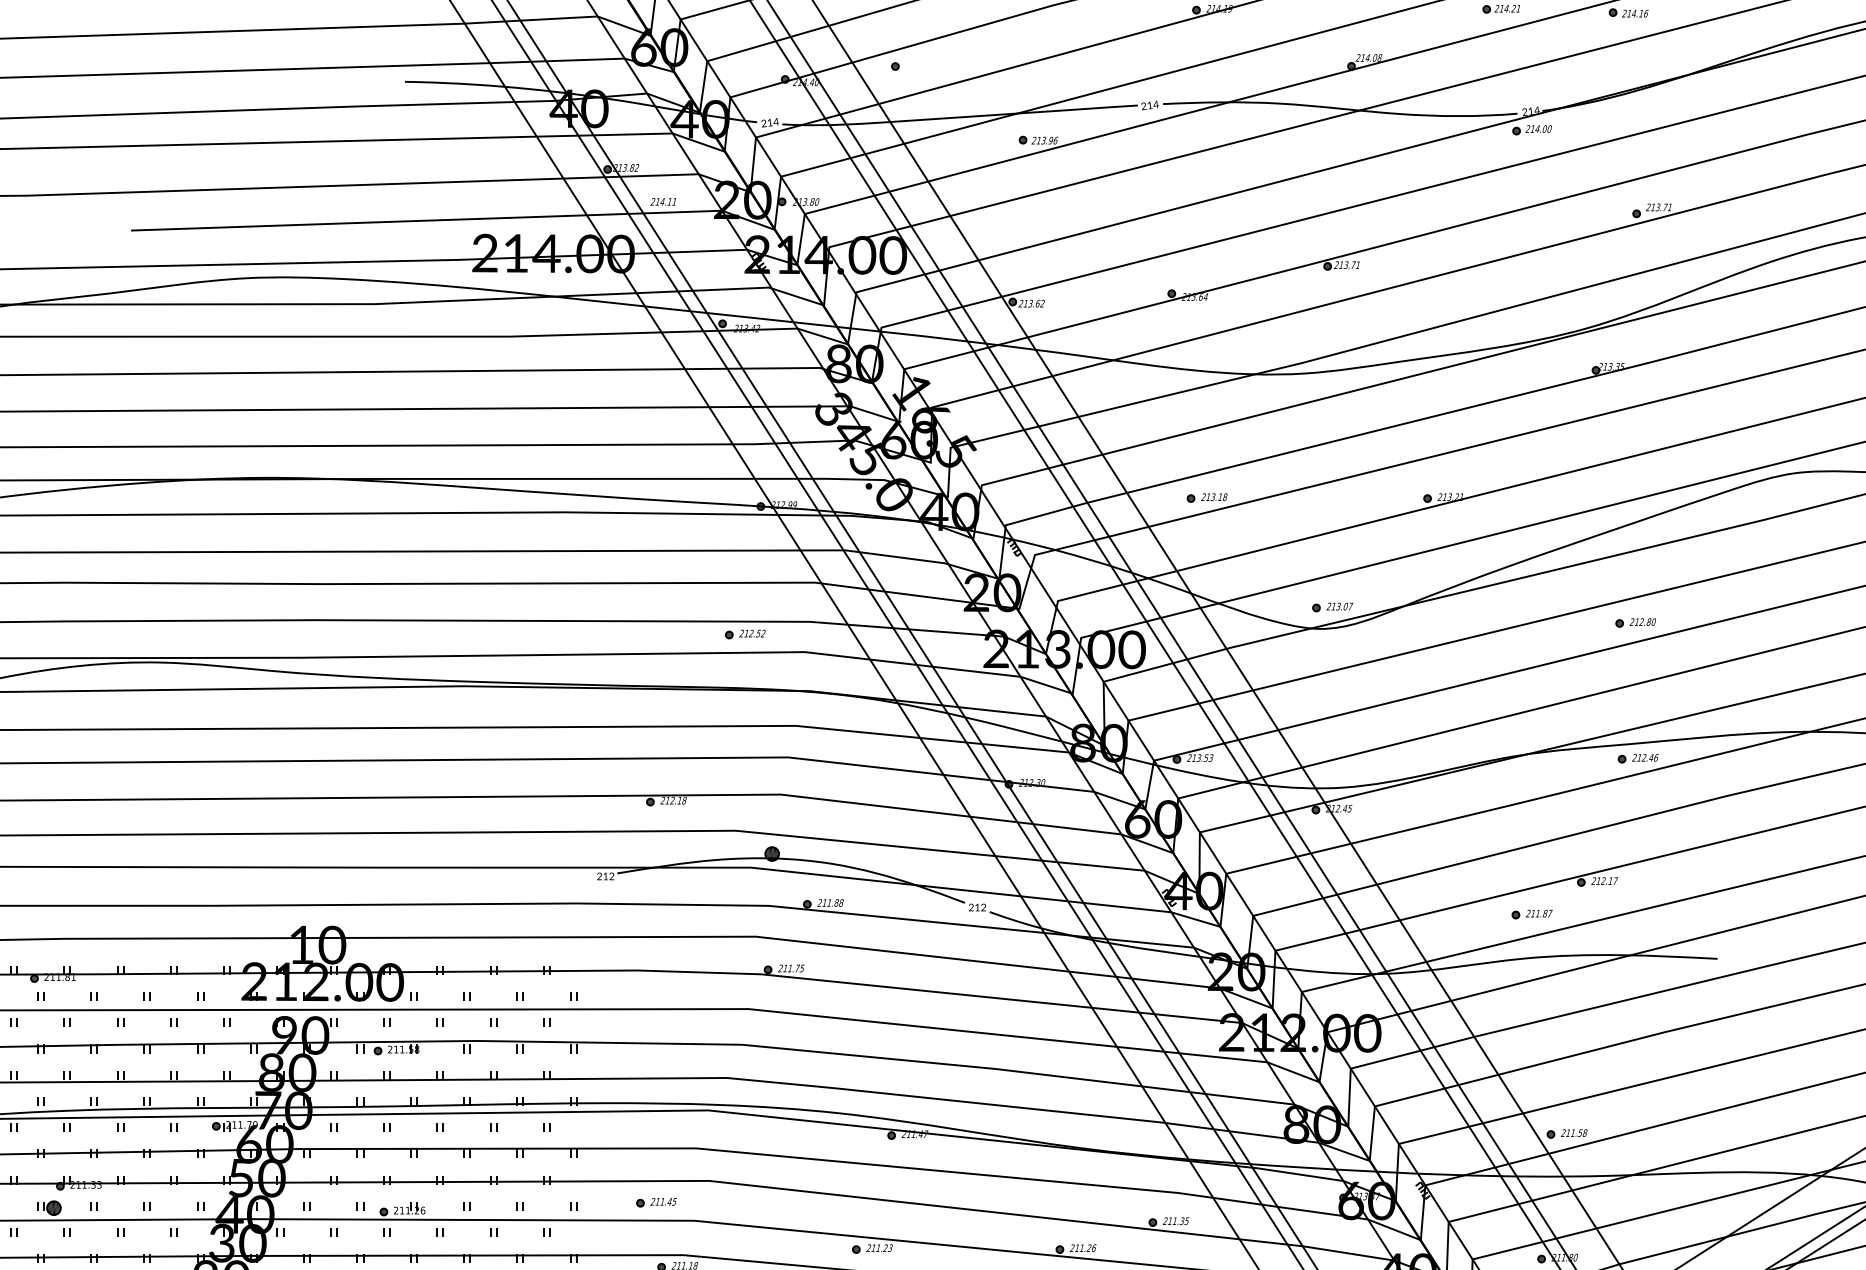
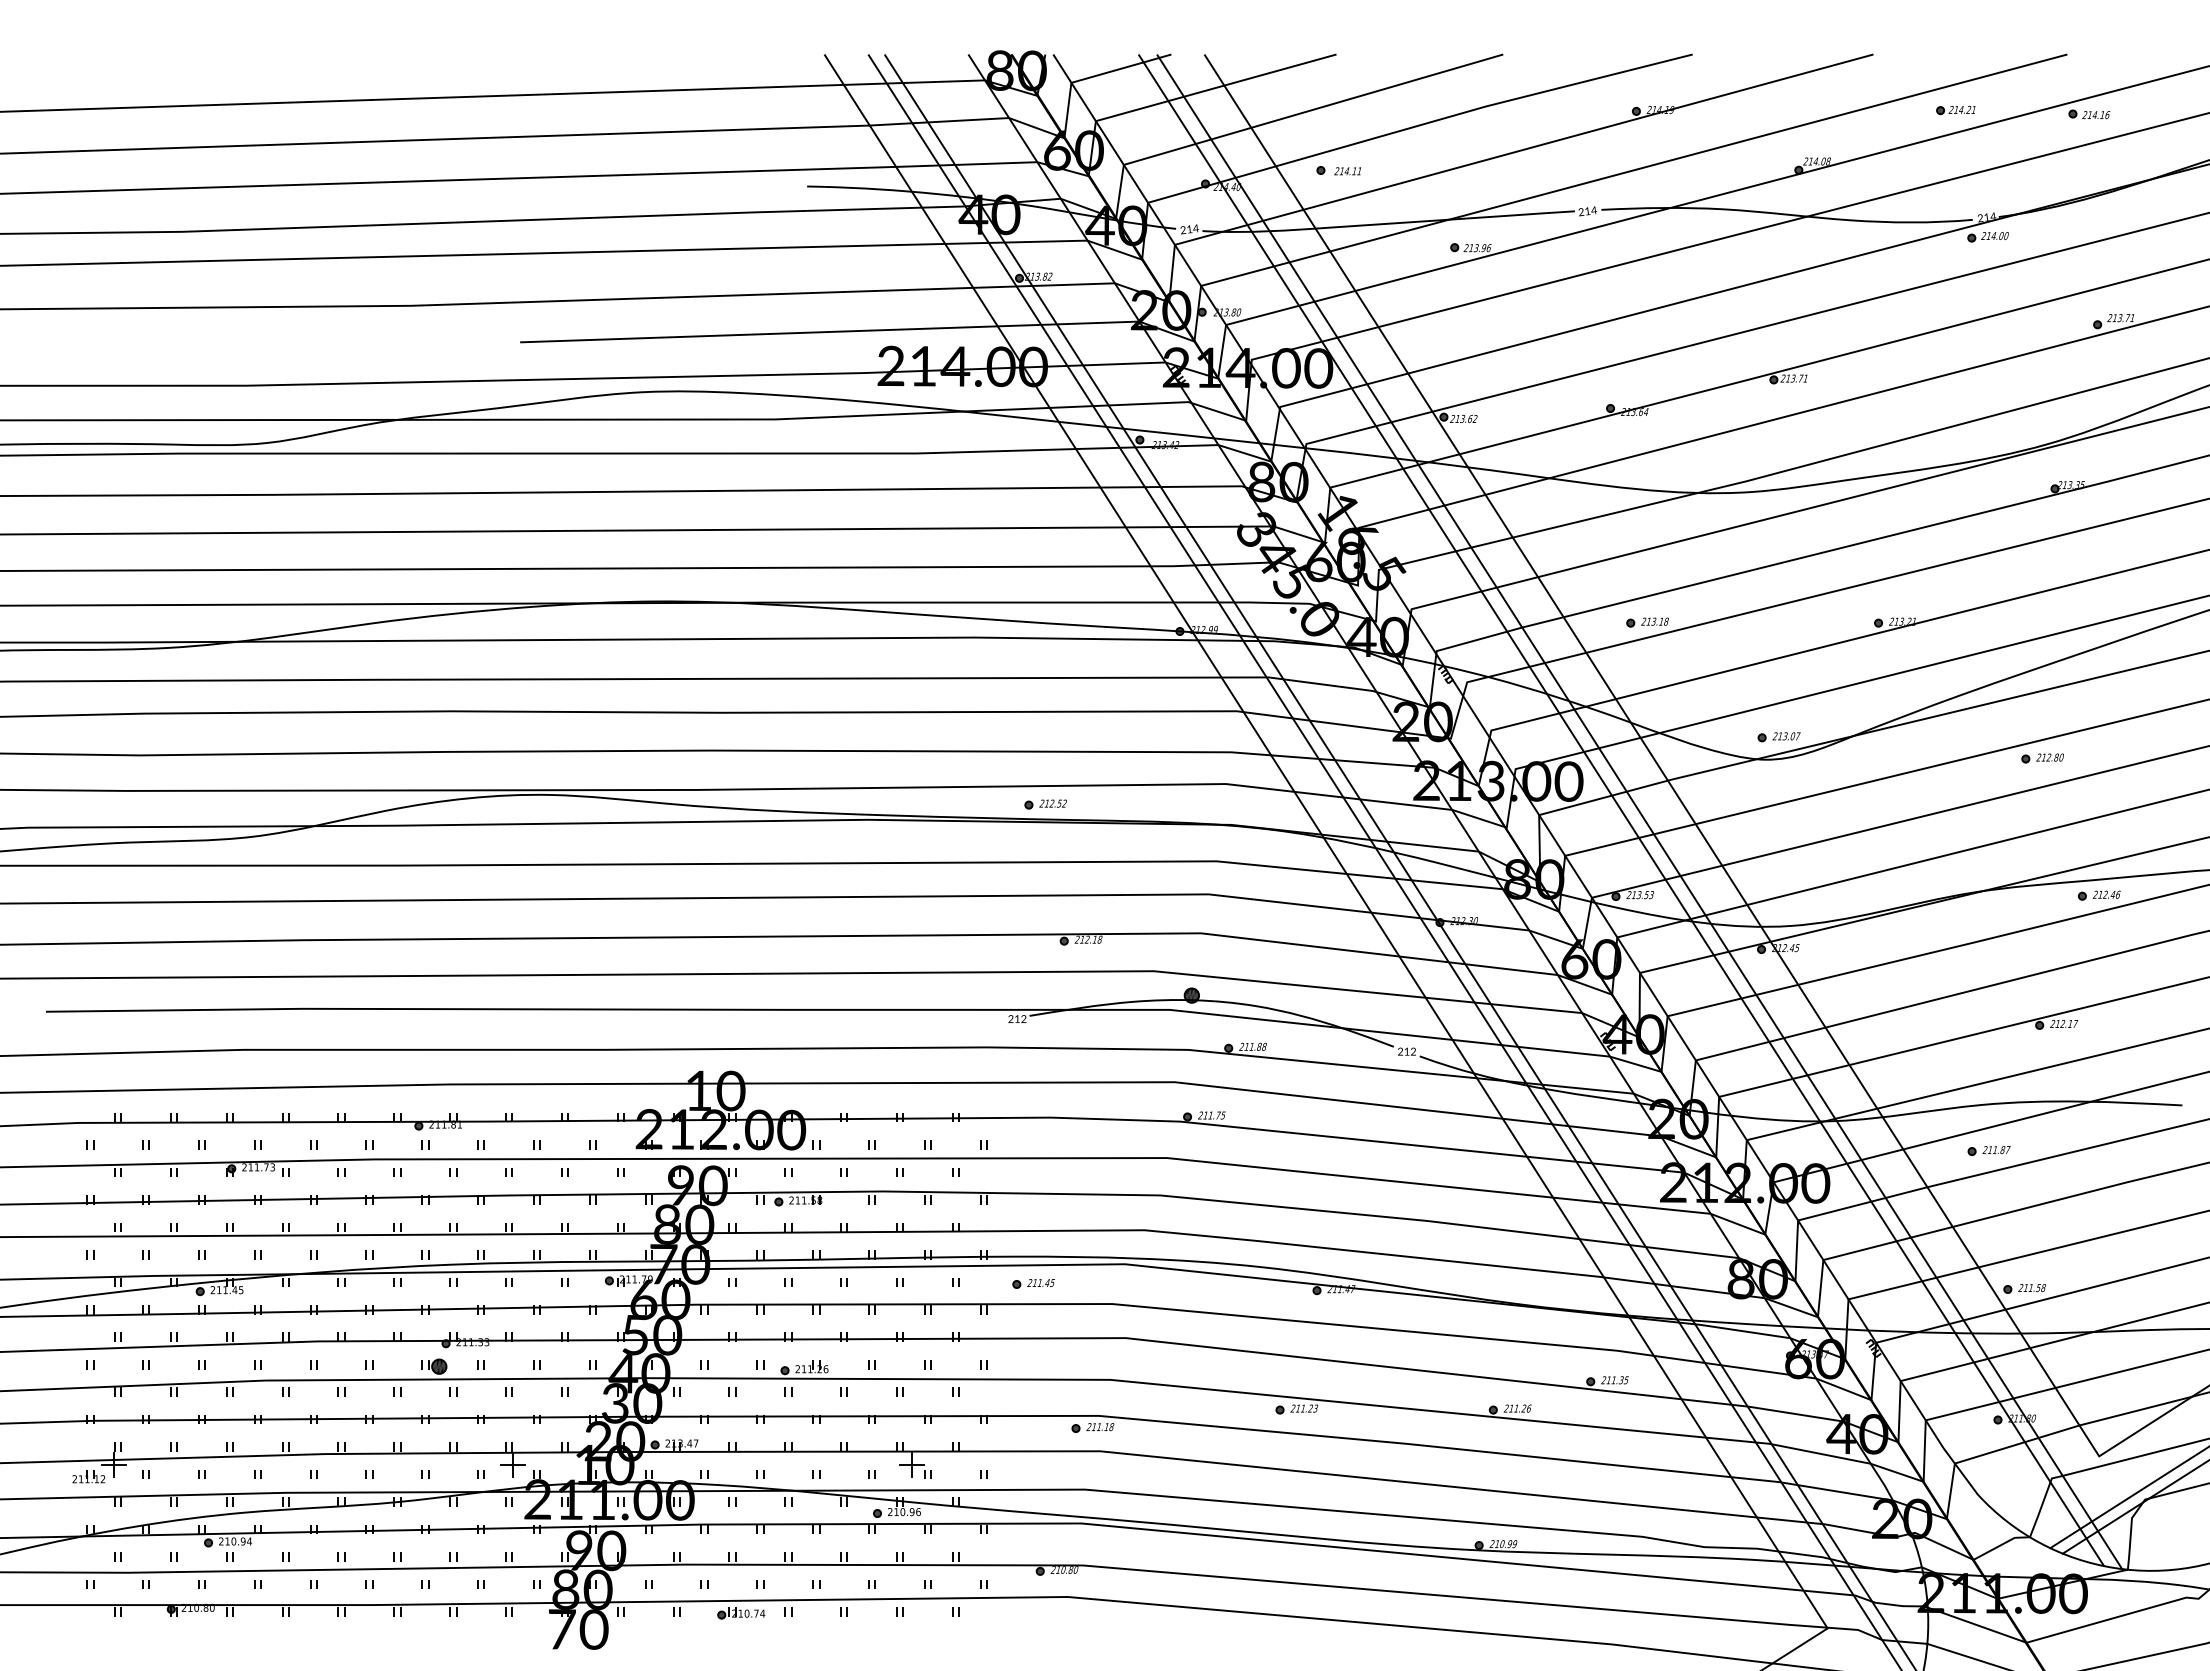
text: (663, 202) -> (1347, 171), moved
part: (1635, 622) -> (2042, 758), moved
part: (745, 634) -> (1045, 804), moved
part: (1531, 914) -> (1988, 1150), moved
part: (656, 1202) -> (1033, 1283), moved

